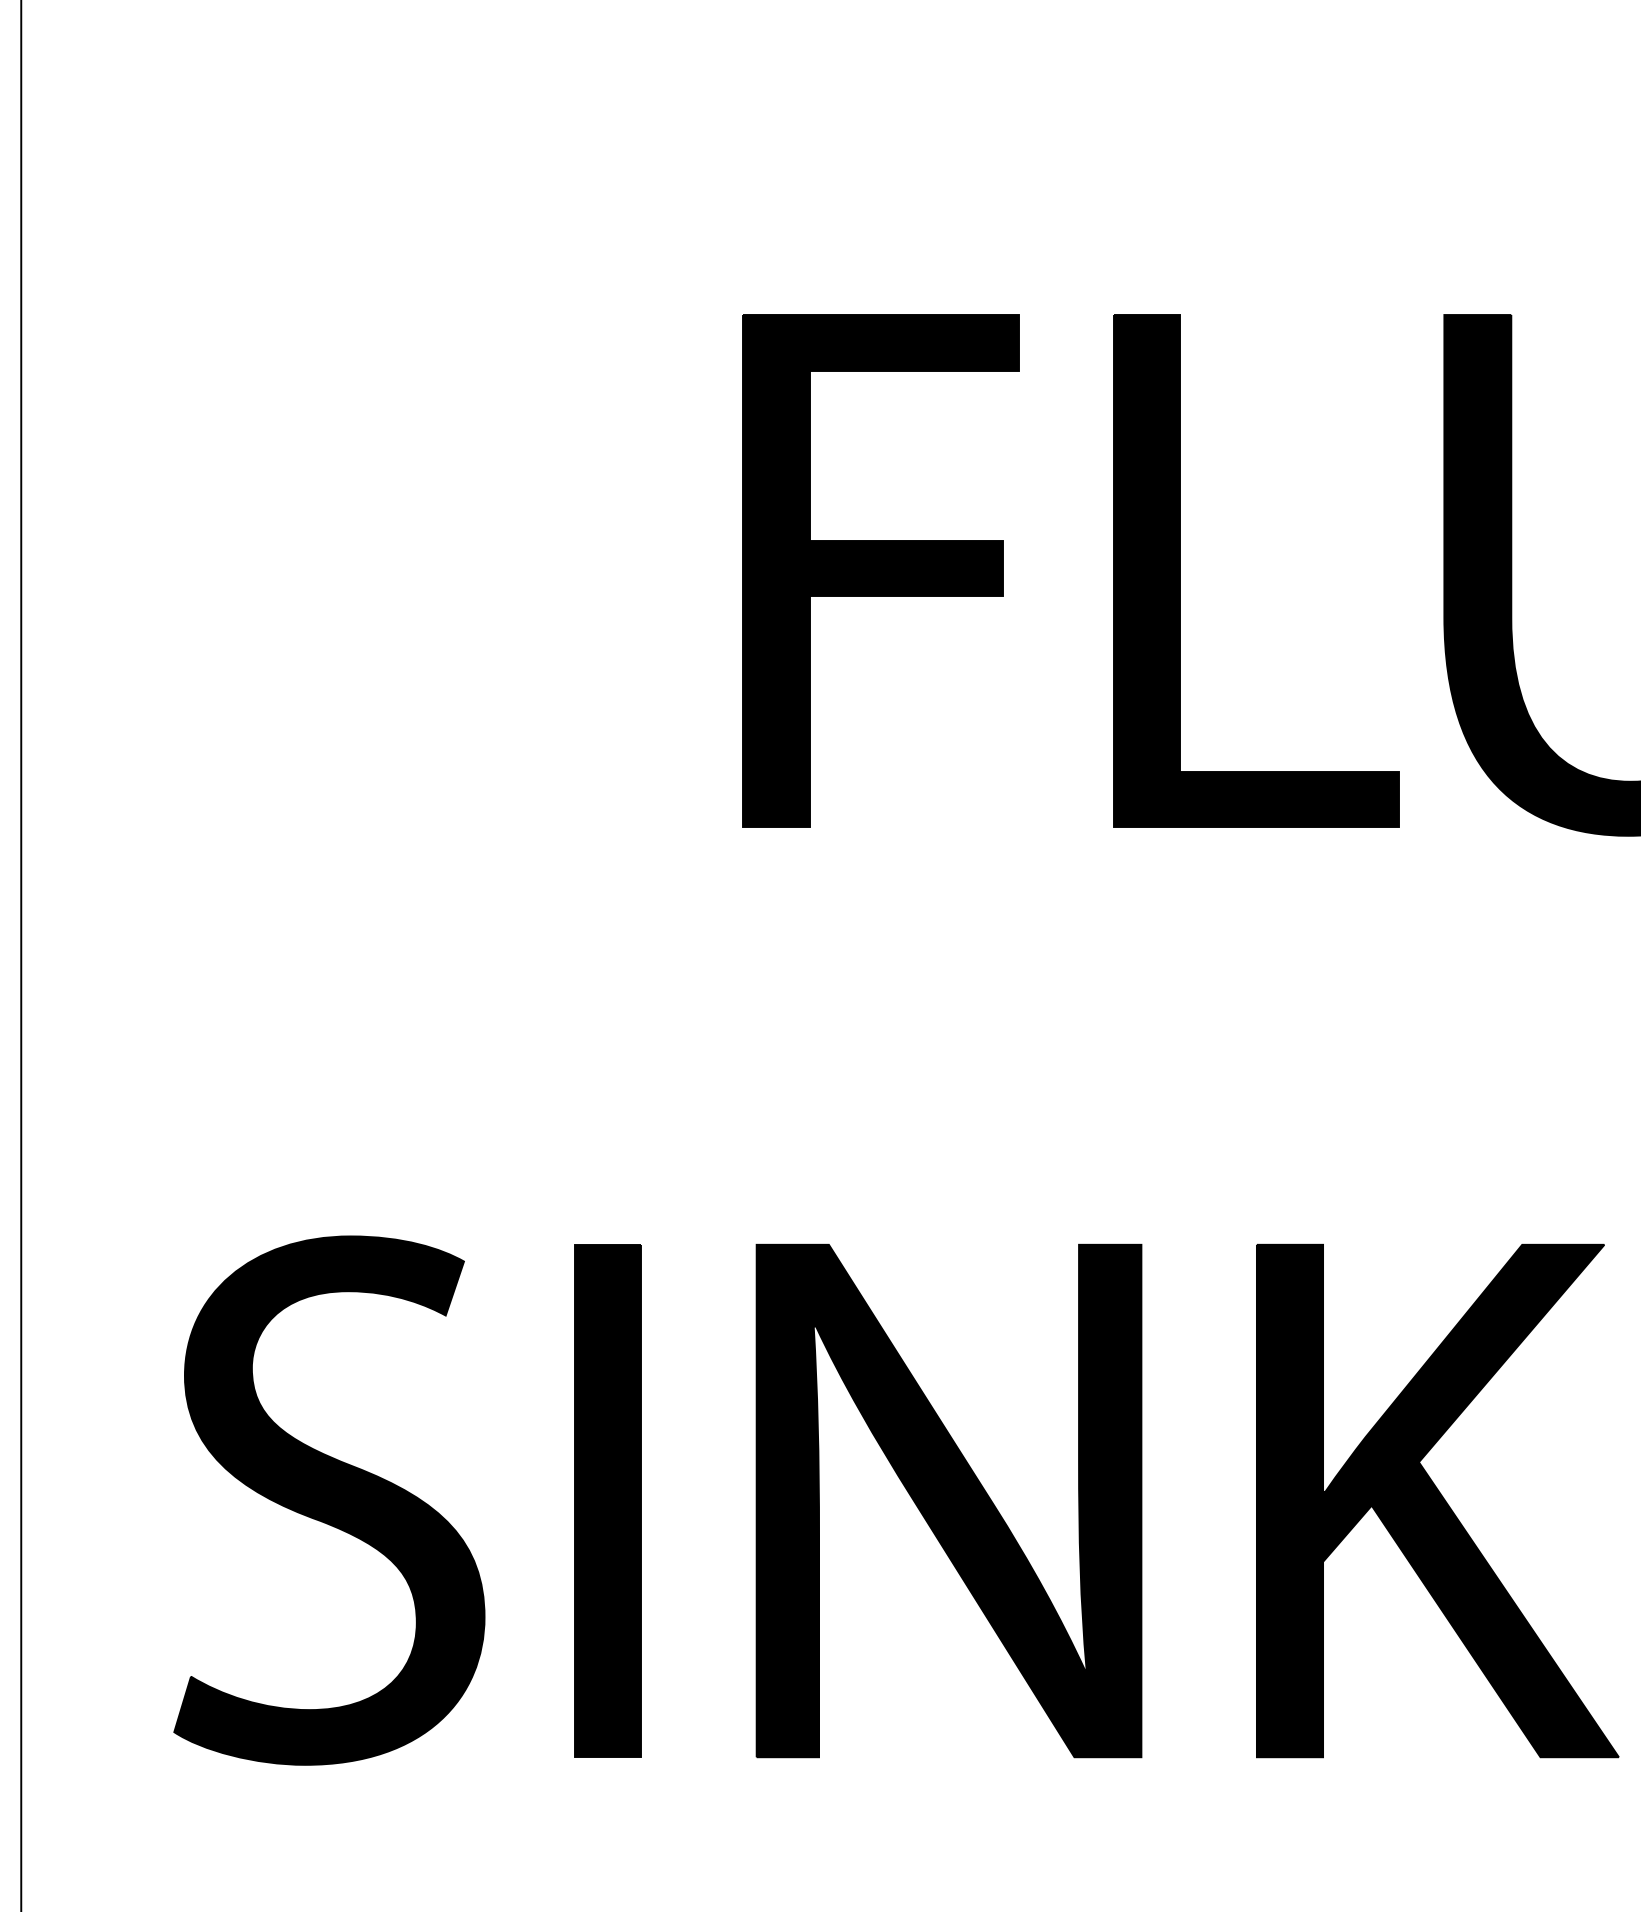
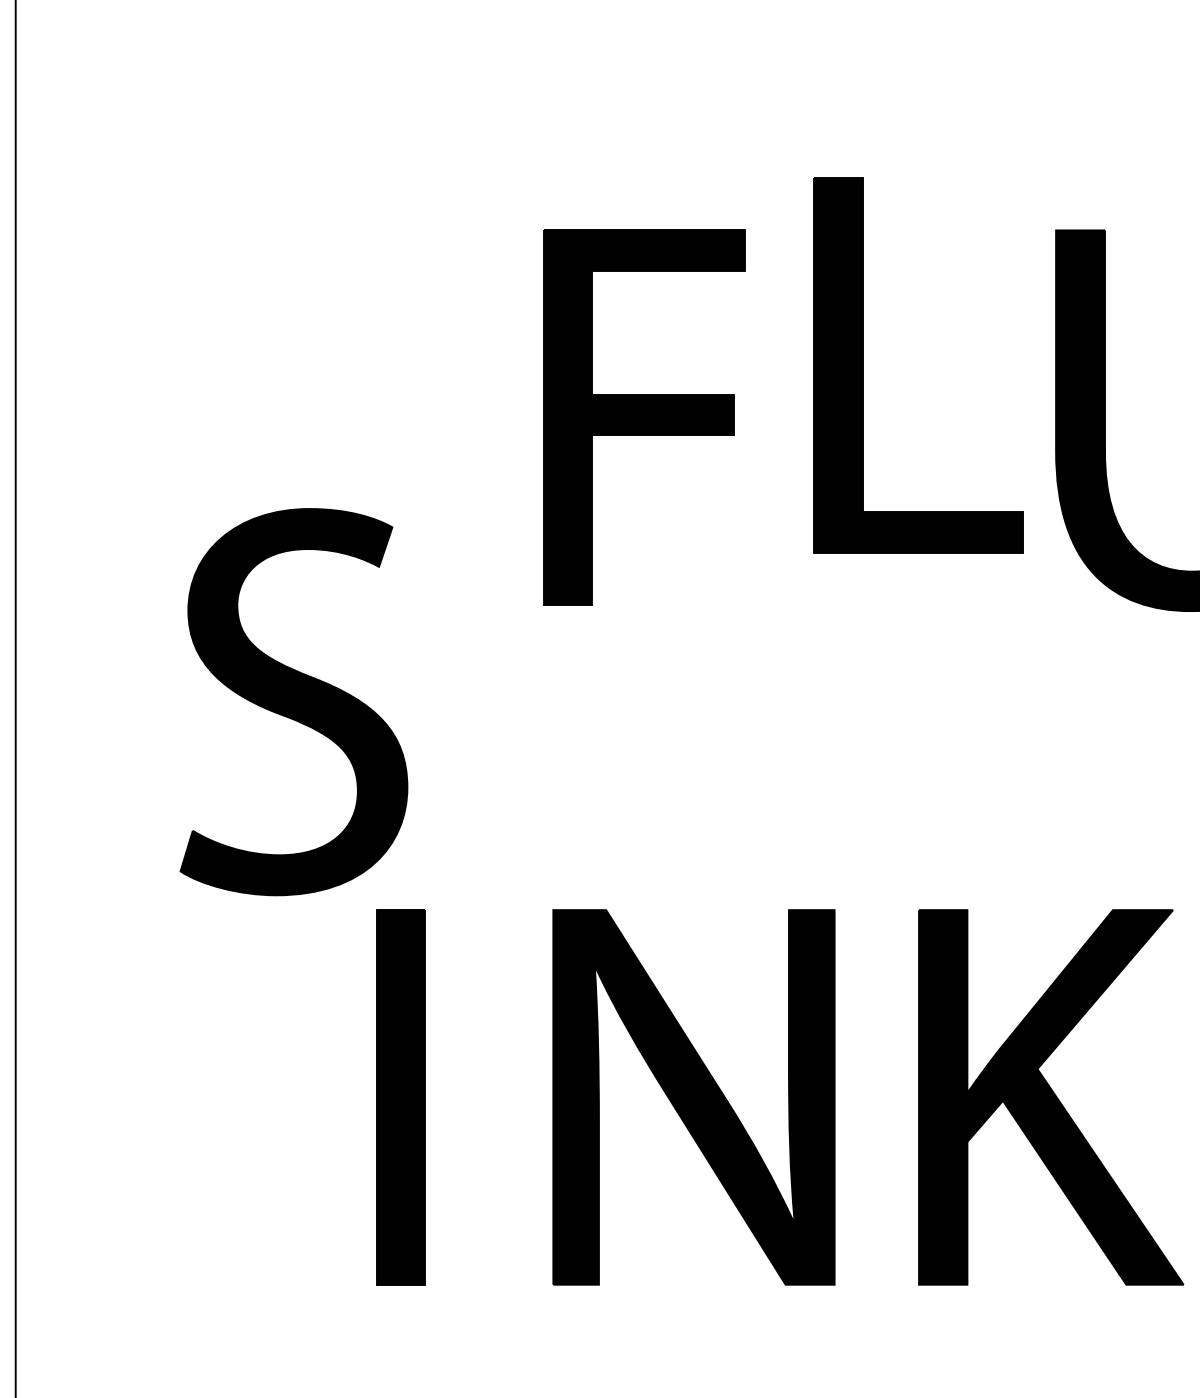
part: (1180, 570) -> (863, 365), moved
part: (328, 1501) -> (293, 702), moved
part: (607, 1501) -> (400, 1097), moved

